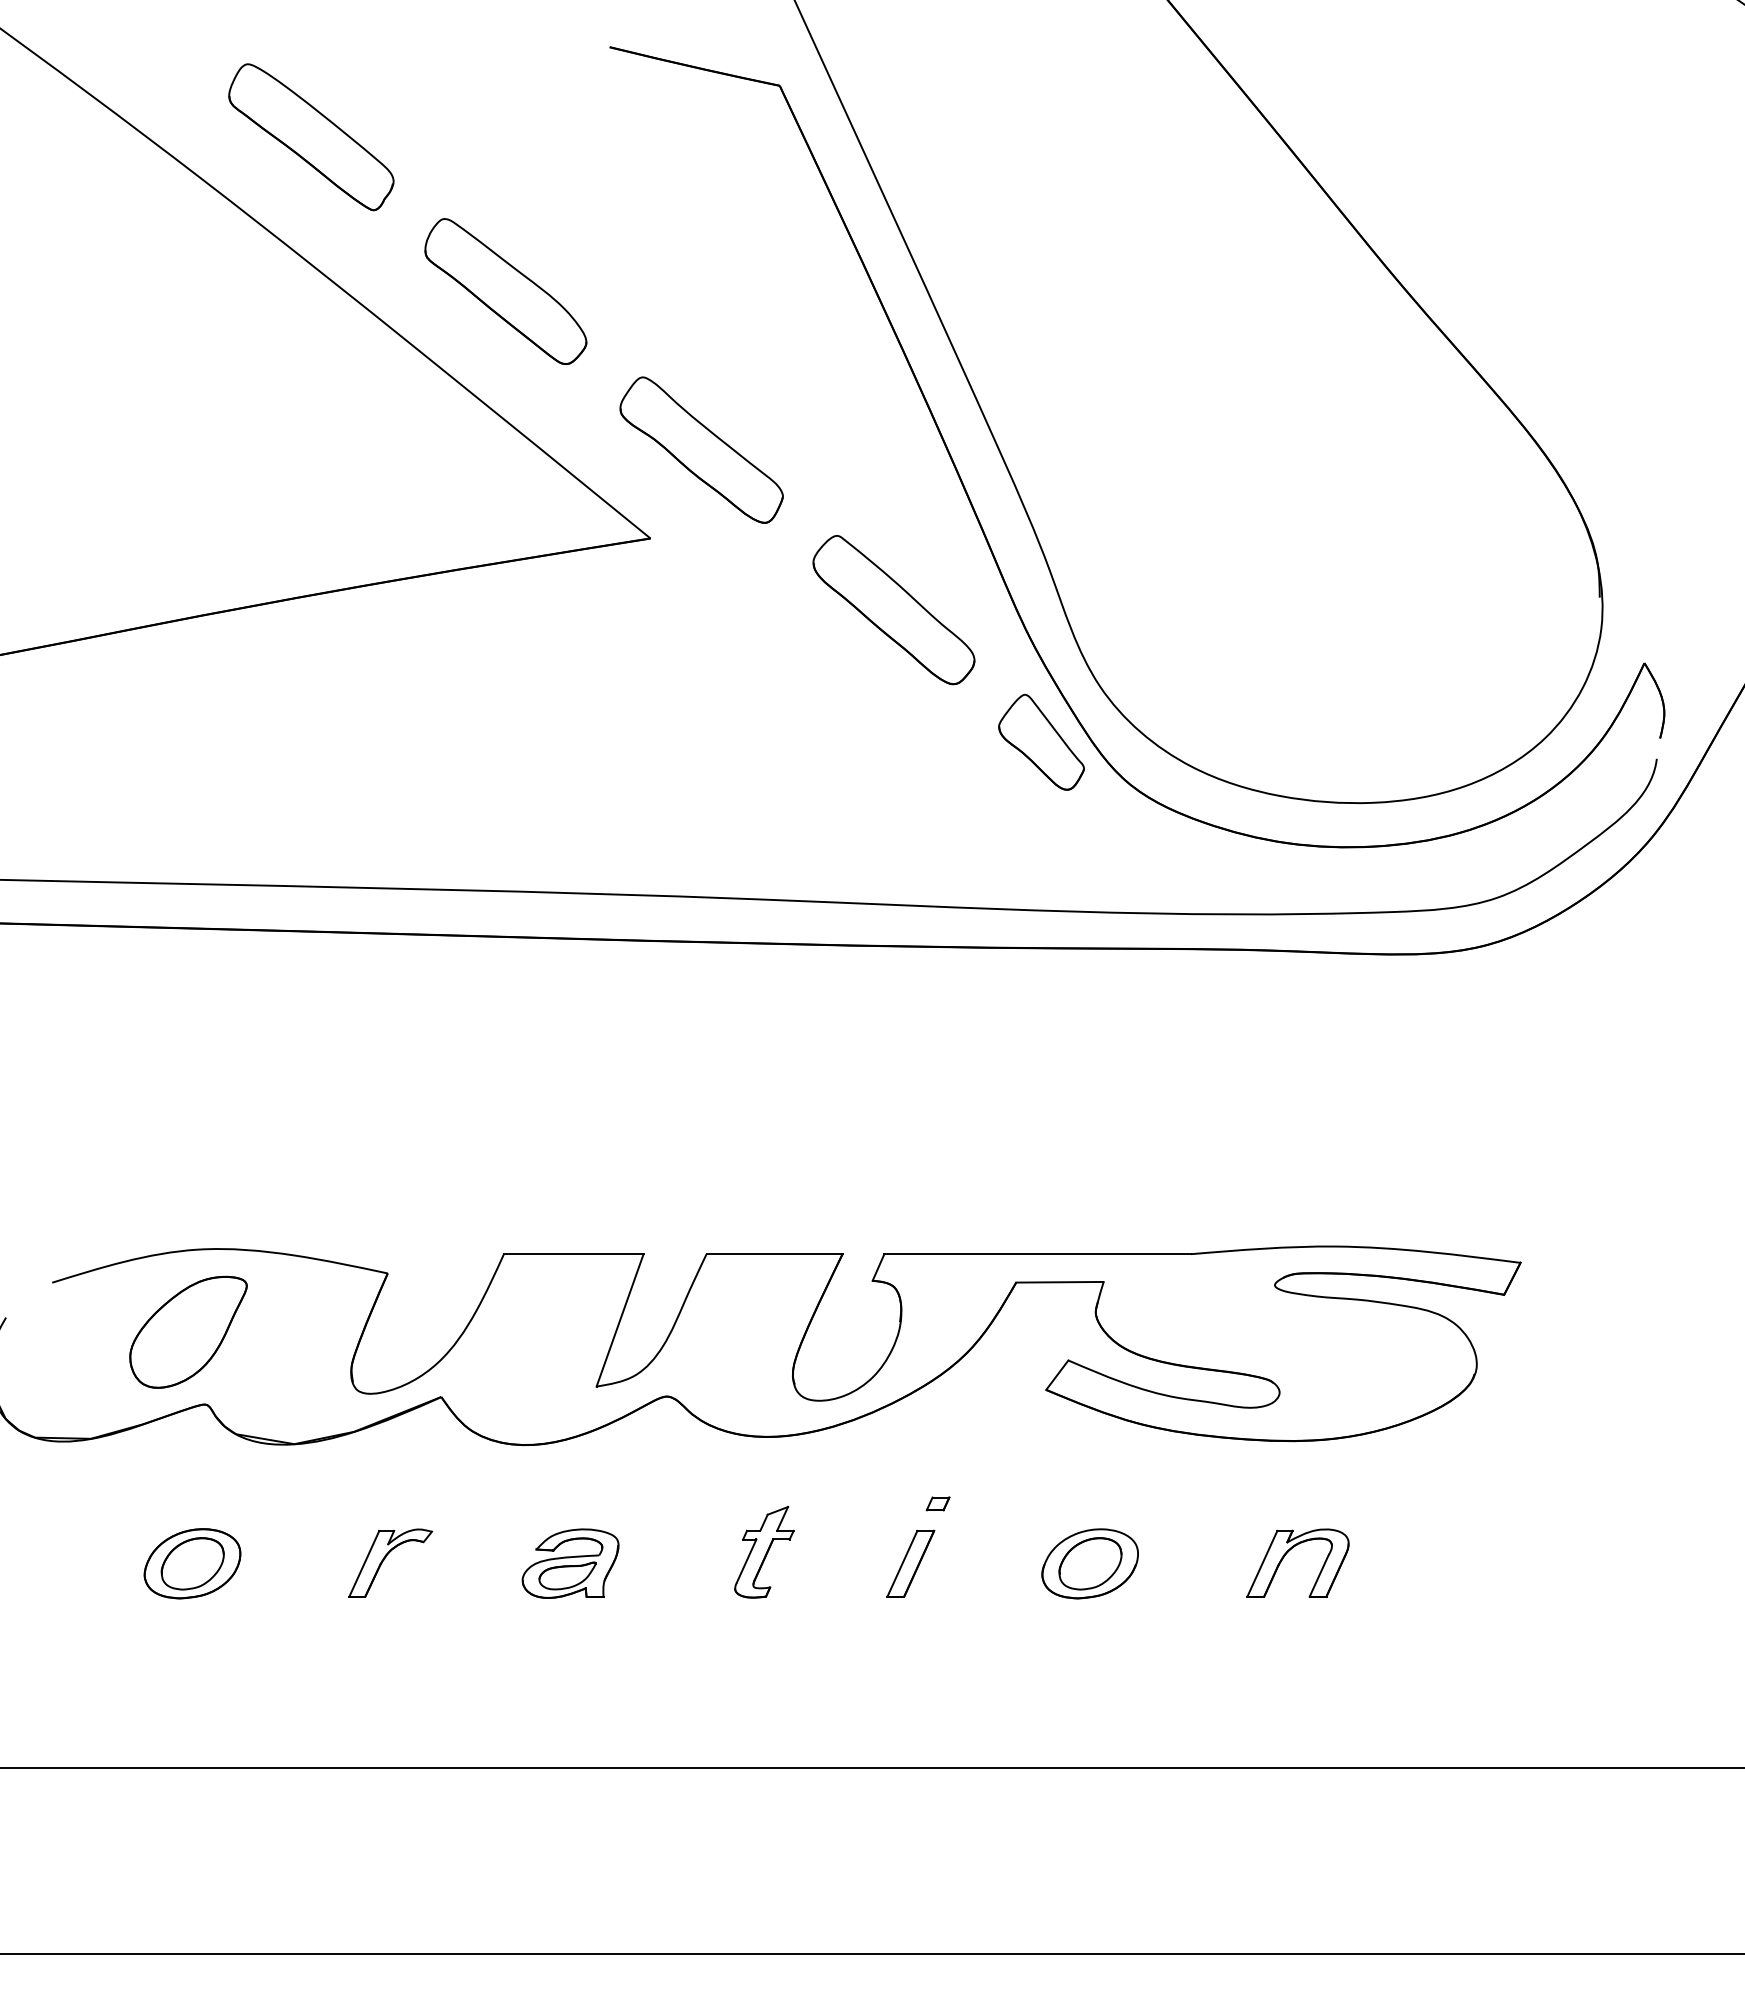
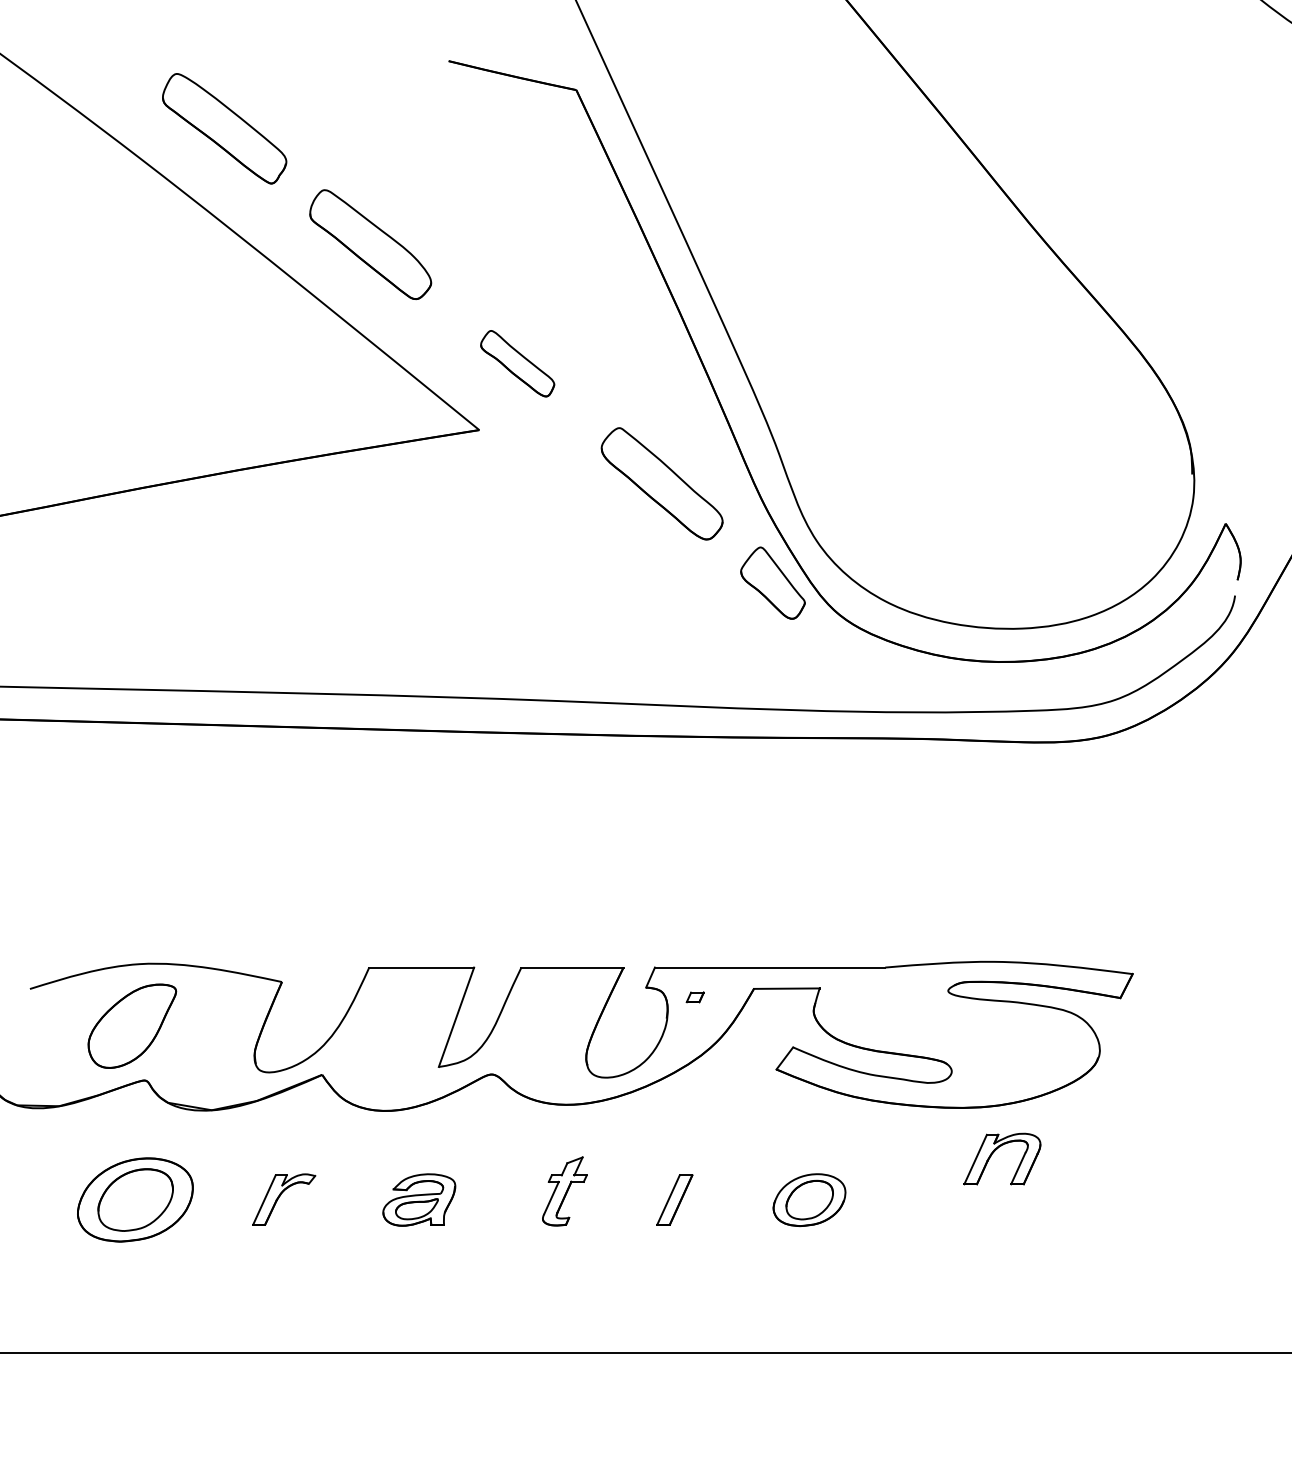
part: (701, 449) -> (517, 363), size x0.6
part: (937, 1503) -> (694, 997), moved
part: (1288, 1552) -> (995, 1151), moved
part: (192, 1563) -> (135, 1199), size x1.6

